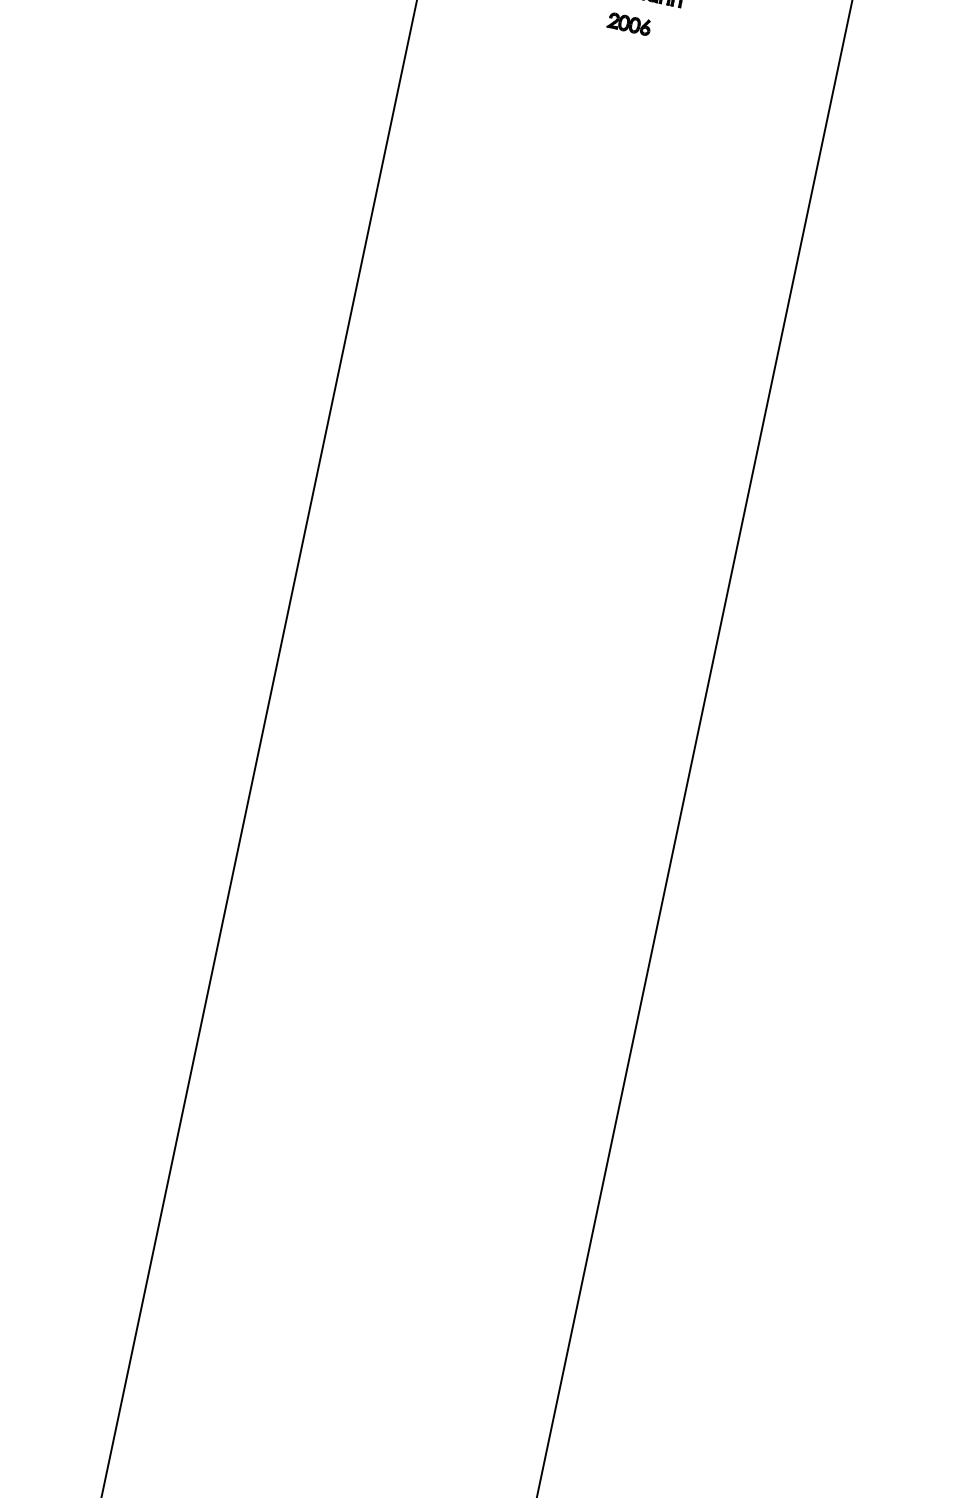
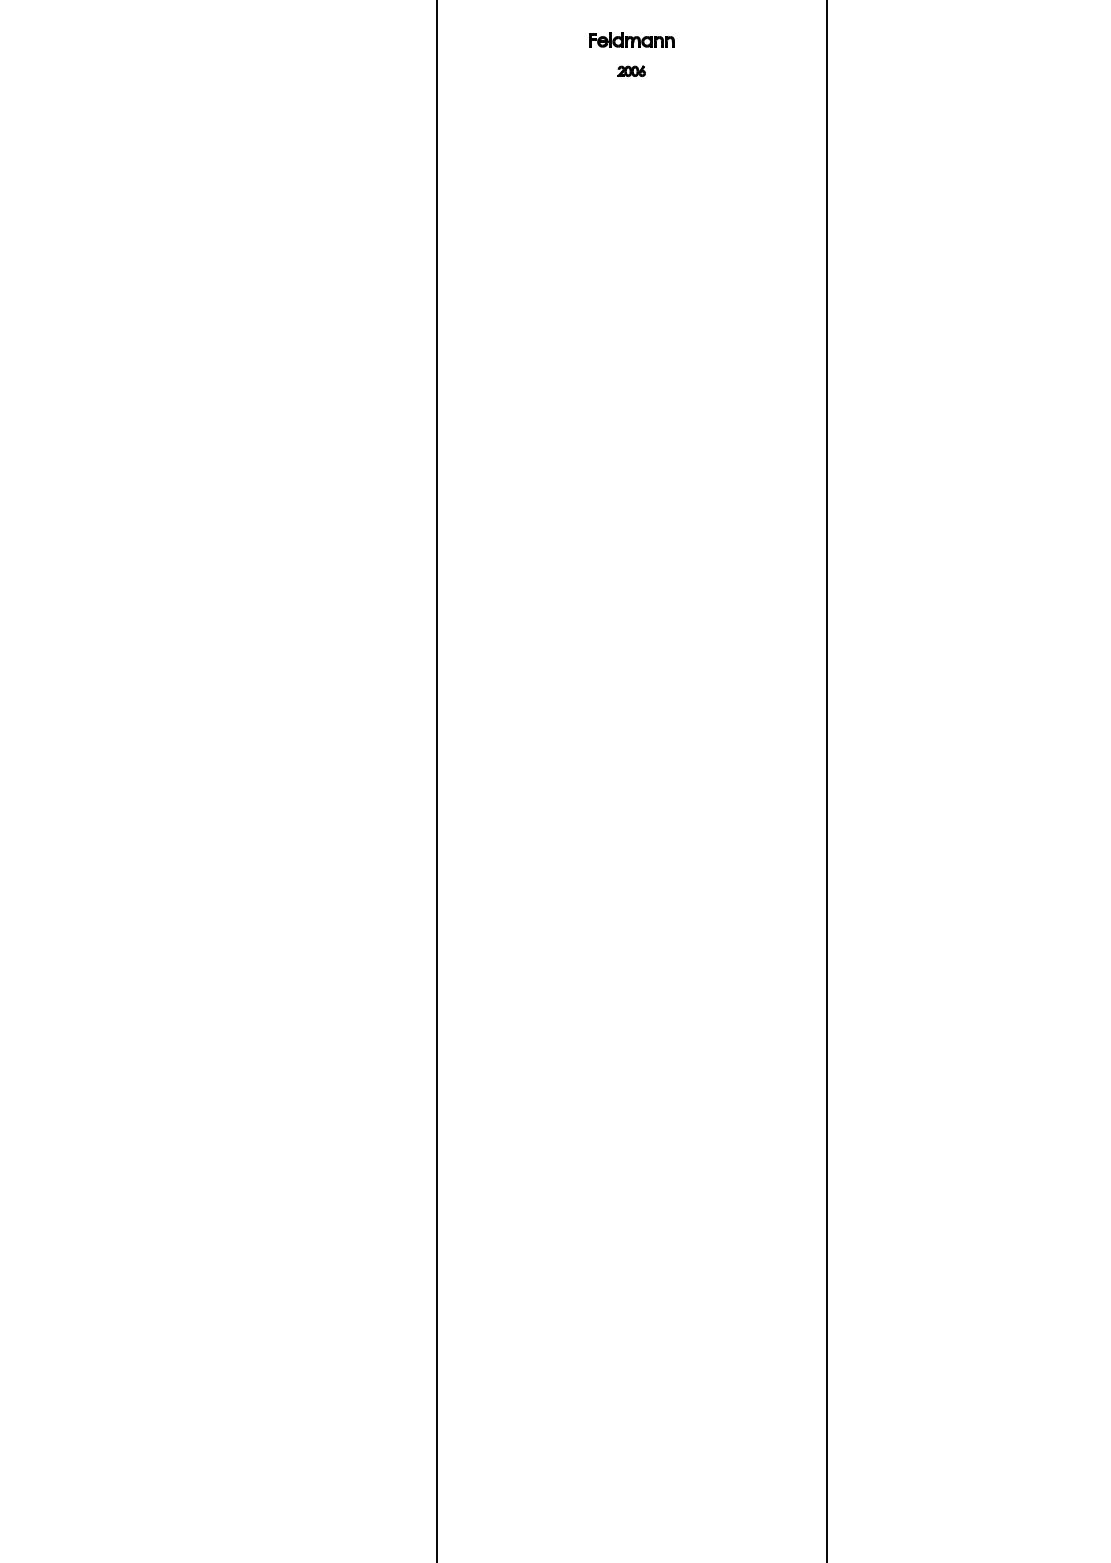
part: (629, 24) -> (631, 71), size x0.7

